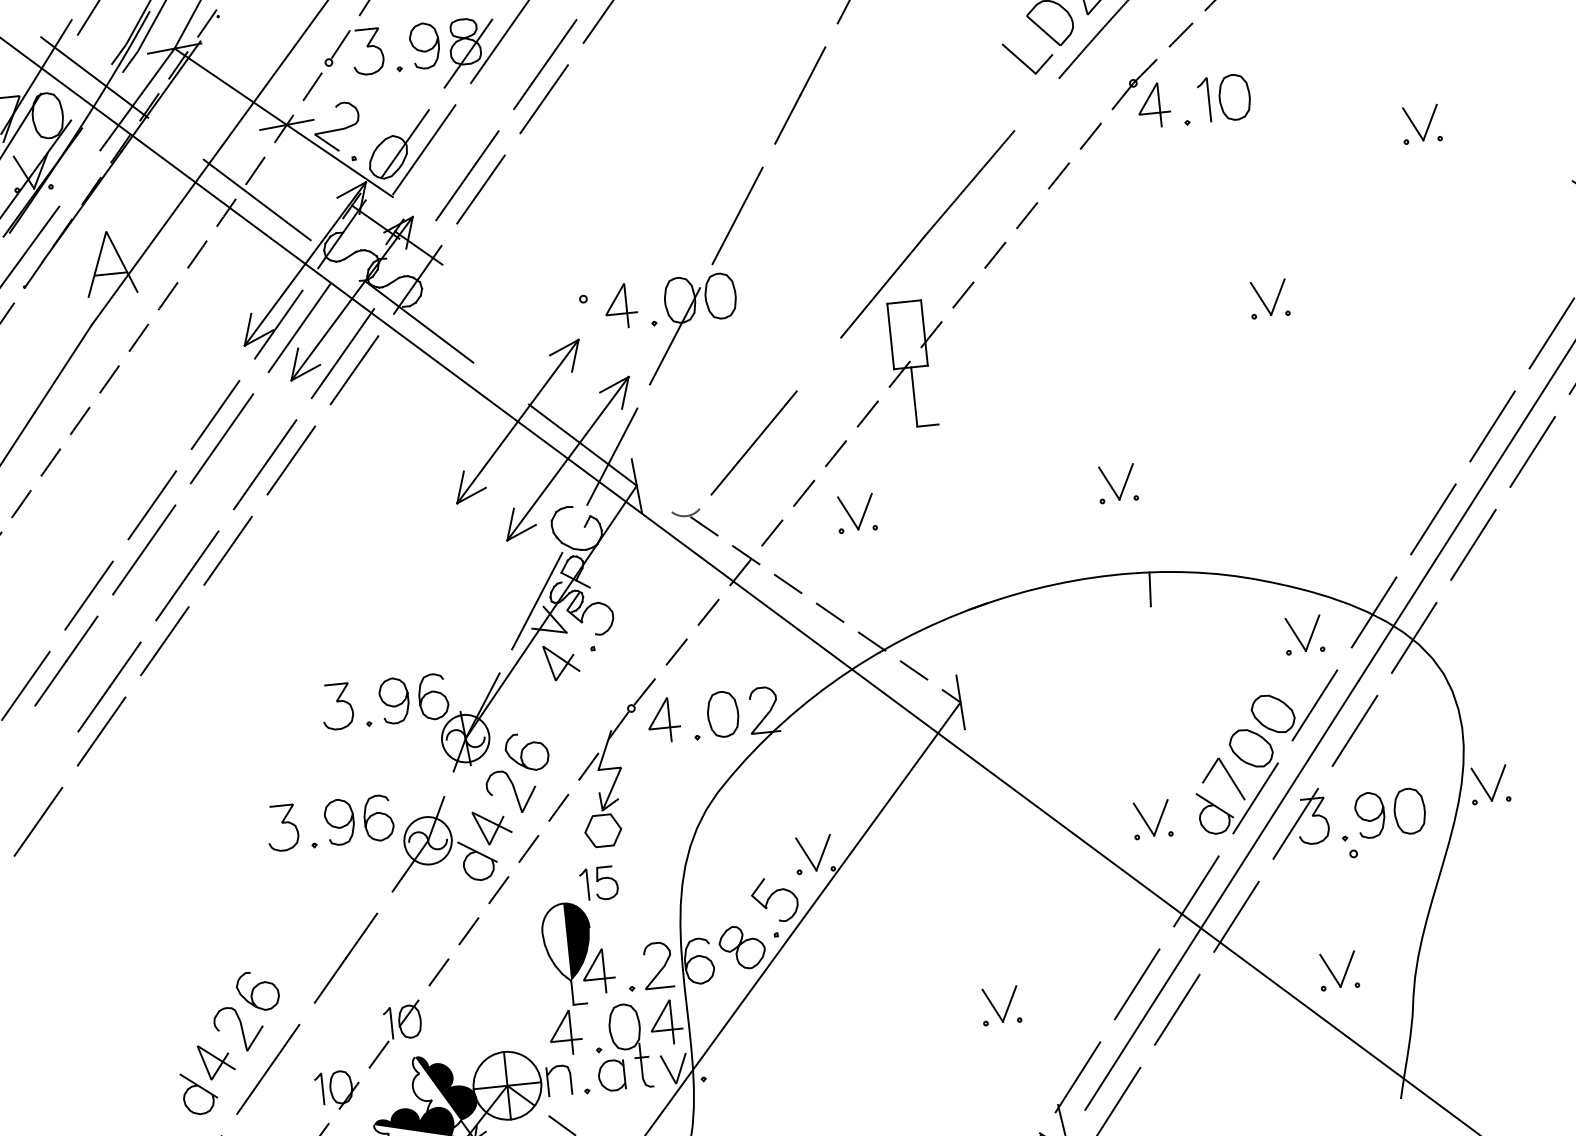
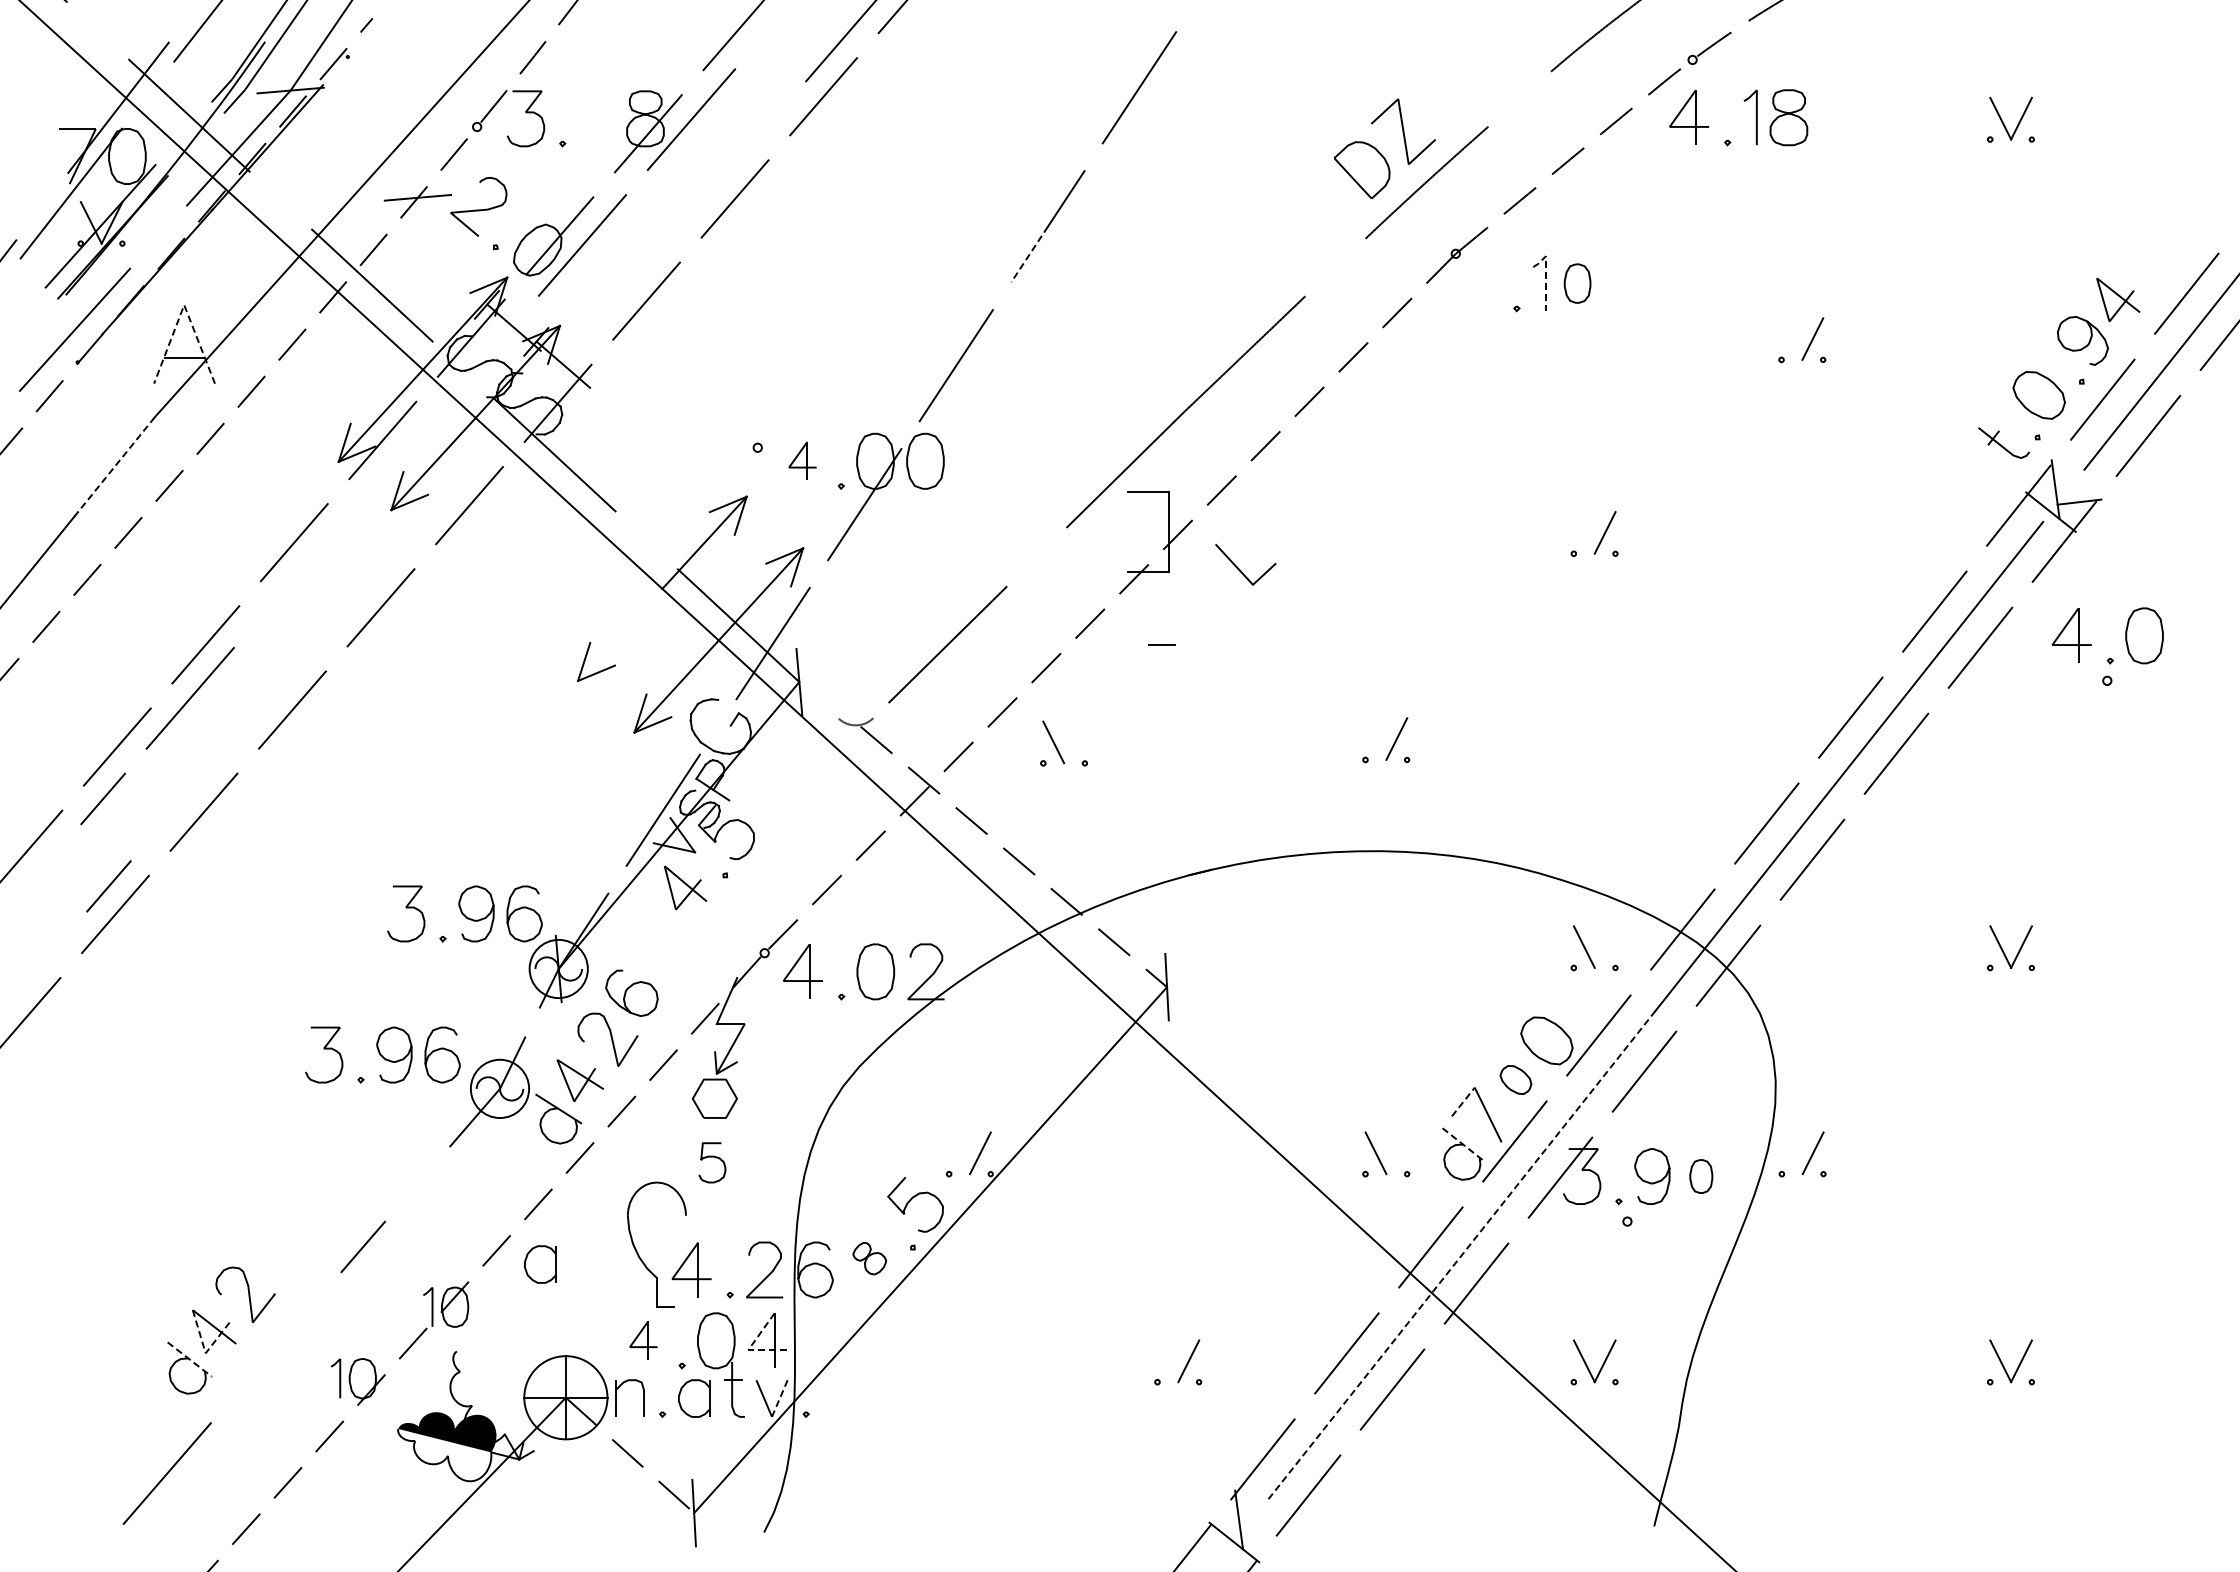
curve: (425, 50) -> (596, 124), removed
line: (1024, 62) -> (1240, 569), moved
line: (545, 64) -> (740, 156), removed
line: (1208, 91) -> (1546, 273), solid -> dashed
part: (1234, 97) -> (1577, 283), size x0.7
part: (1154, 104) -> (1478, 282), removed
line: (787, 119) -> (1029, 254), solid -> dashed
line: (283, 122) -> (414, 194), removed
line: (1412, 123) -> (1791, 338), removed
line: (467, 175) -> (631, 282), removed
line: (106, 231) -> (184, 305), solid -> dashed
line: (1260, 298) -> (1583, 532), removed
part: (620, 305) -> (802, 460), size x0.7
line: (299, 327) -> (407, 446), removed
line: (890, 336) -> (1127, 531), removed
line: (342, 353) -> (457, 483), removed
line: (63, 368) -> (114, 466), solid -> dashed
line: (914, 396) -> (1149, 608), removed
line: (221, 438) -> (298, 572), removed
line: (487, 462) -> (620, 634), removed
line: (265, 464) -> (348, 609), removed
line: (1108, 483) -> (1375, 738), removed
line: (865, 511) -> (1074, 742), removed
line: (187, 575) -> (239, 735), removed
line: (1150, 588) -> (1412, 872), removed
line: (1312, 632) -> (1604, 946), removed
line: (125, 664) -> (152, 835), removed
line: (50, 683) -> (59, 849), removed
part: (1250, 748) -> (1515, 1079), size x0.6
line: (1210, 770) -> (1463, 1101), solid -> dashed
line: (1481, 784) -> (1791, 1153), removed
line: (1215, 805) -> (1464, 1145), solid -> dashed
part: (1409, 811) -> (1701, 1176), size x0.6
line: (1160, 818) -> (1396, 1153), removed
line: (806, 854) -> (959, 1153), removed
line: (587, 884) -> (688, 1162), removed
line: (1221, 895) -> (1461, 1255), solid -> dashed
line: (361, 935) -> (406, 1196), removed
fill: (579, 941) -> (671, 1230), removed
part: (742, 947) -> (869, 1258), size x0.6
part: (475, 979) -> (540, 1264), added
curve: (255, 987) -> (270, 1246), removed
line: (992, 1005) -> (1167, 1361), removed
line: (652, 1030) -> (749, 1348), solid -> dashed
part: (565, 1032) -> (643, 1340), size x0.7
line: (680, 1068) -> (779, 1398), solid -> dashed
line: (267, 1069) -> (275, 1347), removed
line: (211, 1078) -> (205, 1351), solid -> dashed
line: (198, 1086) -> (189, 1359), solid -> dashed
fill: (446, 1087) -> (491, 1392), removed

